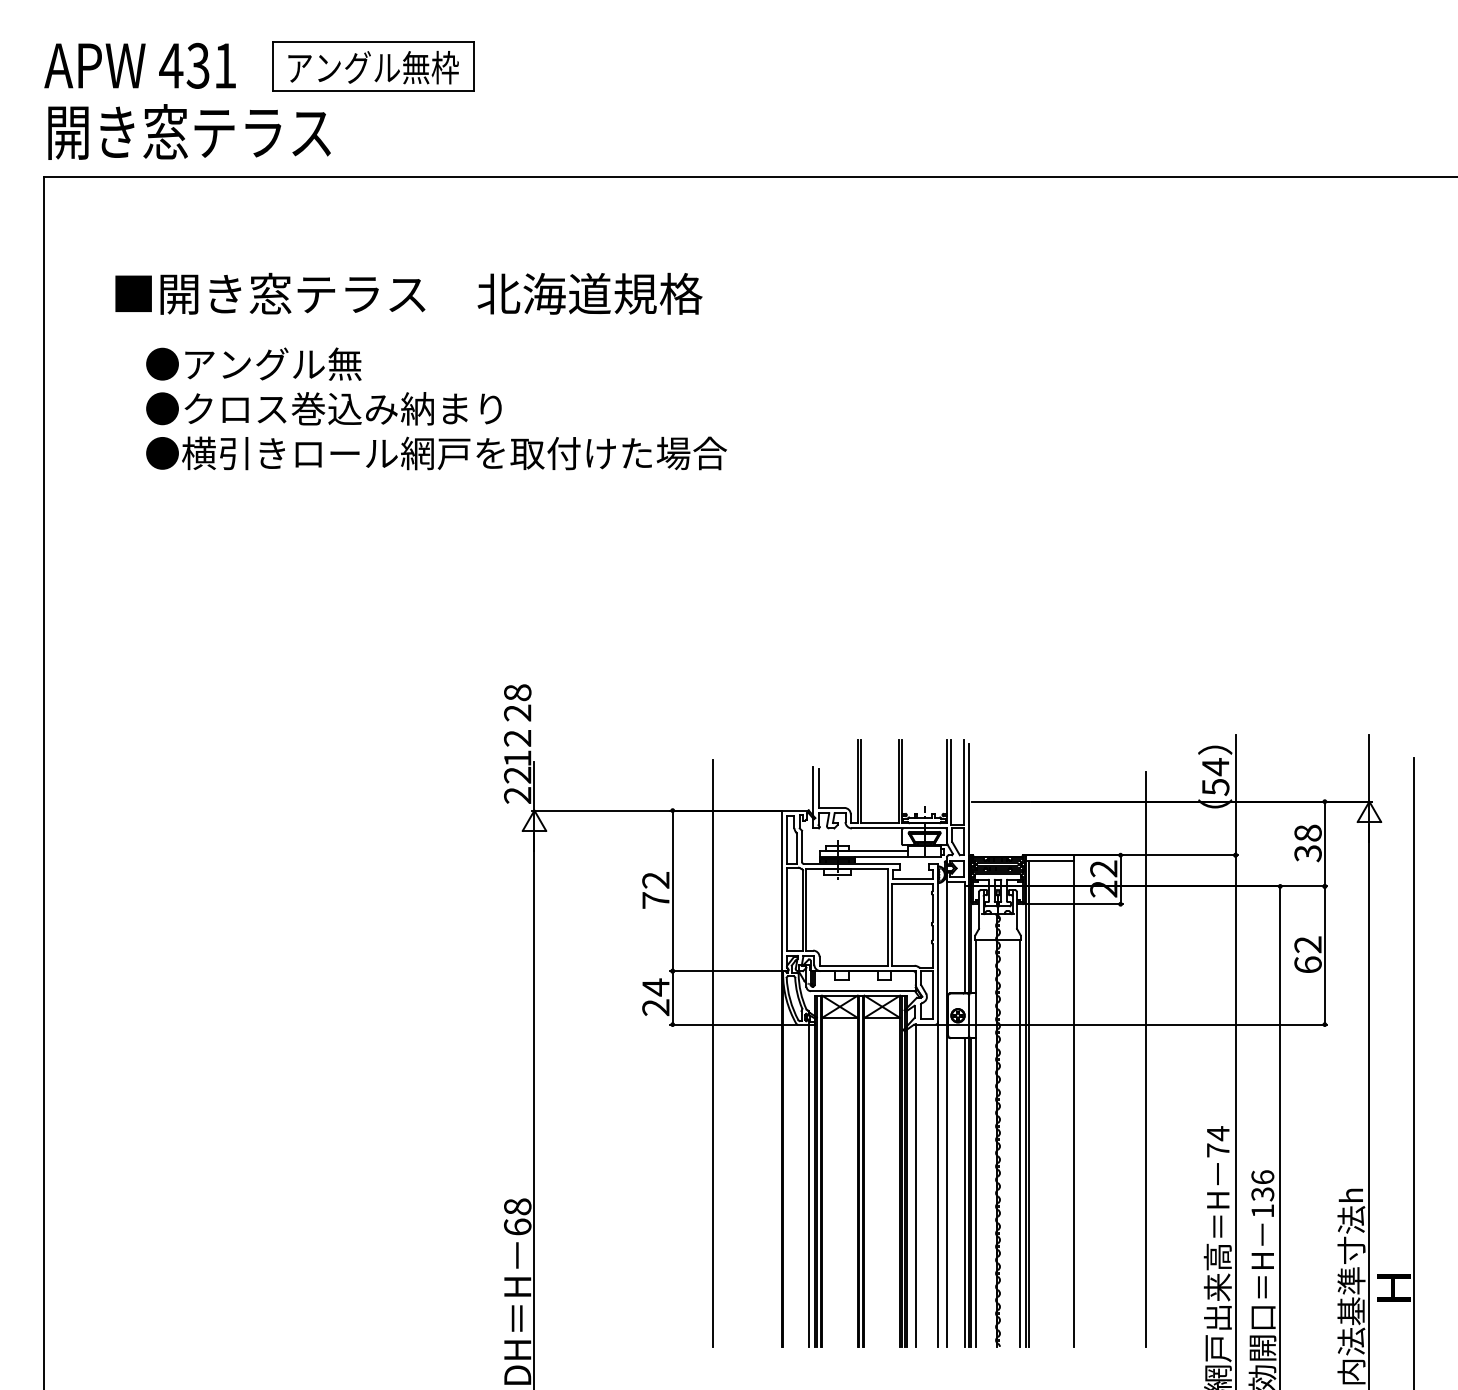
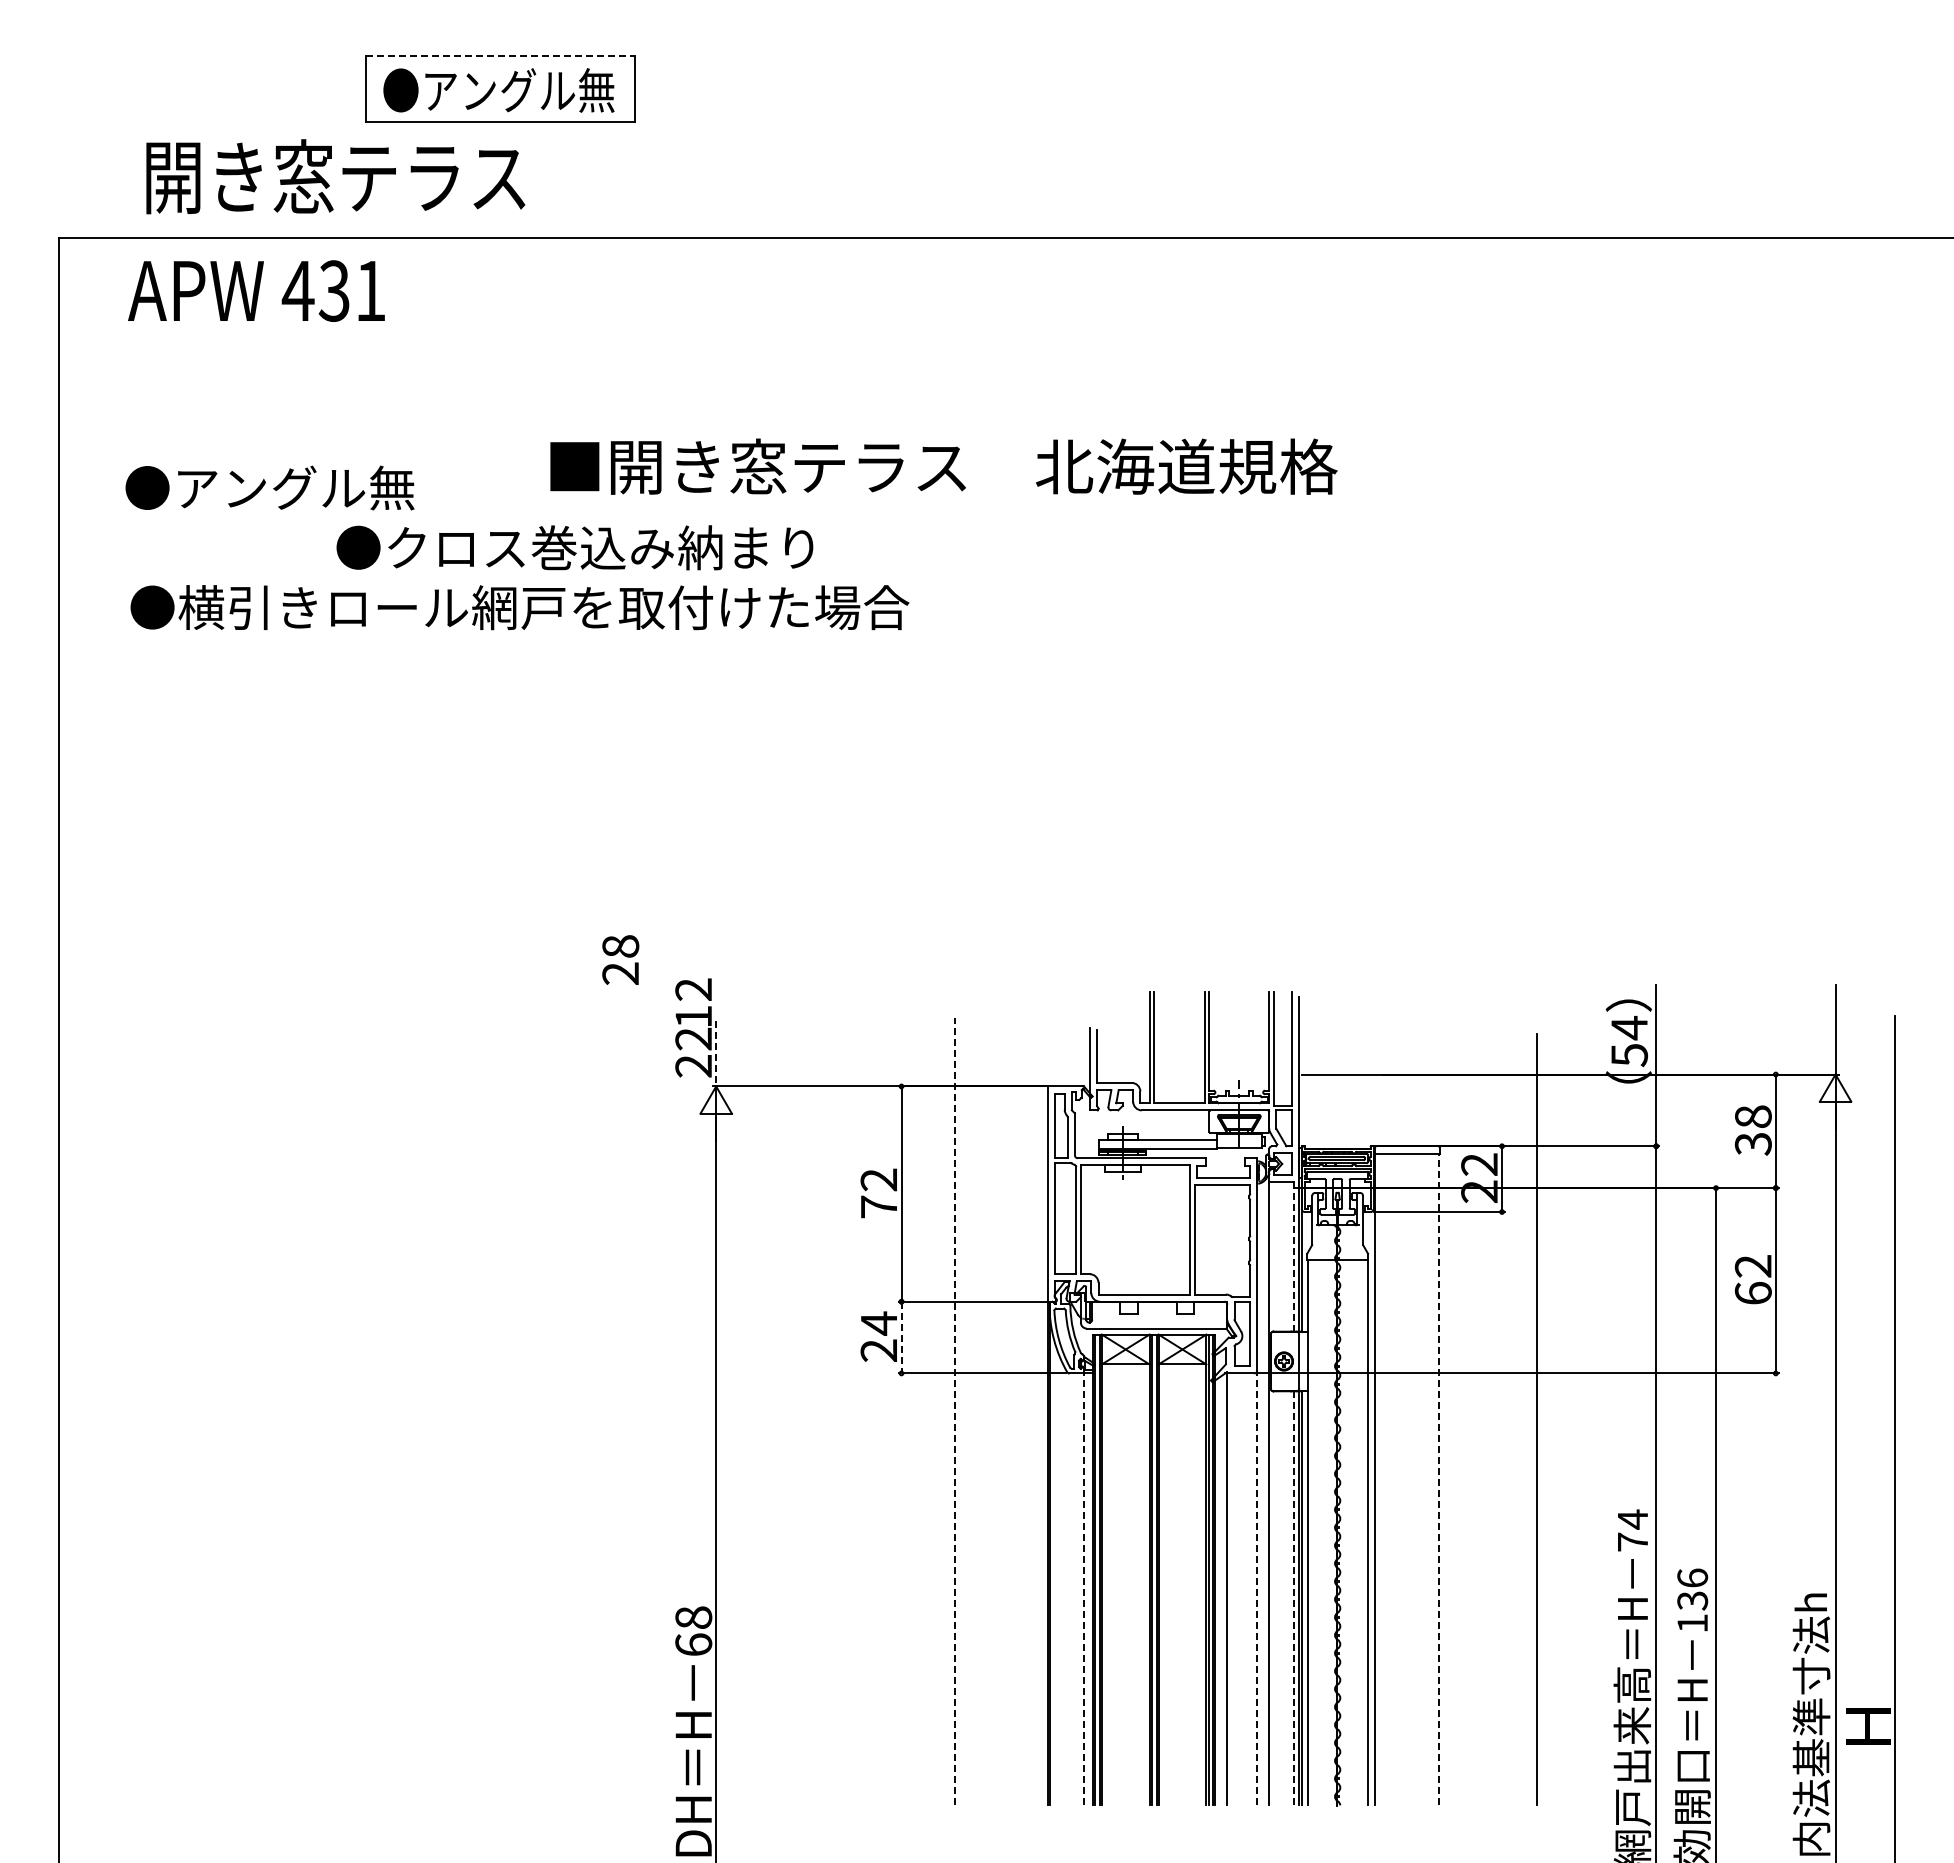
line: (373, 42) -> (500, 56), solid -> dashed
text: (140, 65) -> (256, 290), moved
text: (372, 67) -> (498, 90), アングル無枠 -> ●アングル無
text: (189, 131) -> (335, 176), moved
text: (408, 293) -> (943, 466), moved
text: (253, 363) -> (269, 487), moved
text: (323, 408) -> (574, 547), moved
text: (436, 453) -> (519, 607), moved
text: (517, 702) -> (620, 959), moved
line: (534, 785) -> (716, 1053), solid -> dashed
line: (965, 938) -> (1293, 1258), solid -> dashed
line: (672, 997) -> (901, 1337), solid -> dashed
line: (712, 1053) -> (955, 1411), solid -> dashed
line: (1029, 1103) -> (1379, 1479), removed
line: (1073, 1103) -> (1439, 1479), solid -> dashed
line: (938, 1184) -> (1257, 1587), solid -> dashed
line: (808, 1185) -> (1083, 1589), solid -> dashed
line: (965, 1191) -> (1293, 1597), solid -> dashed

